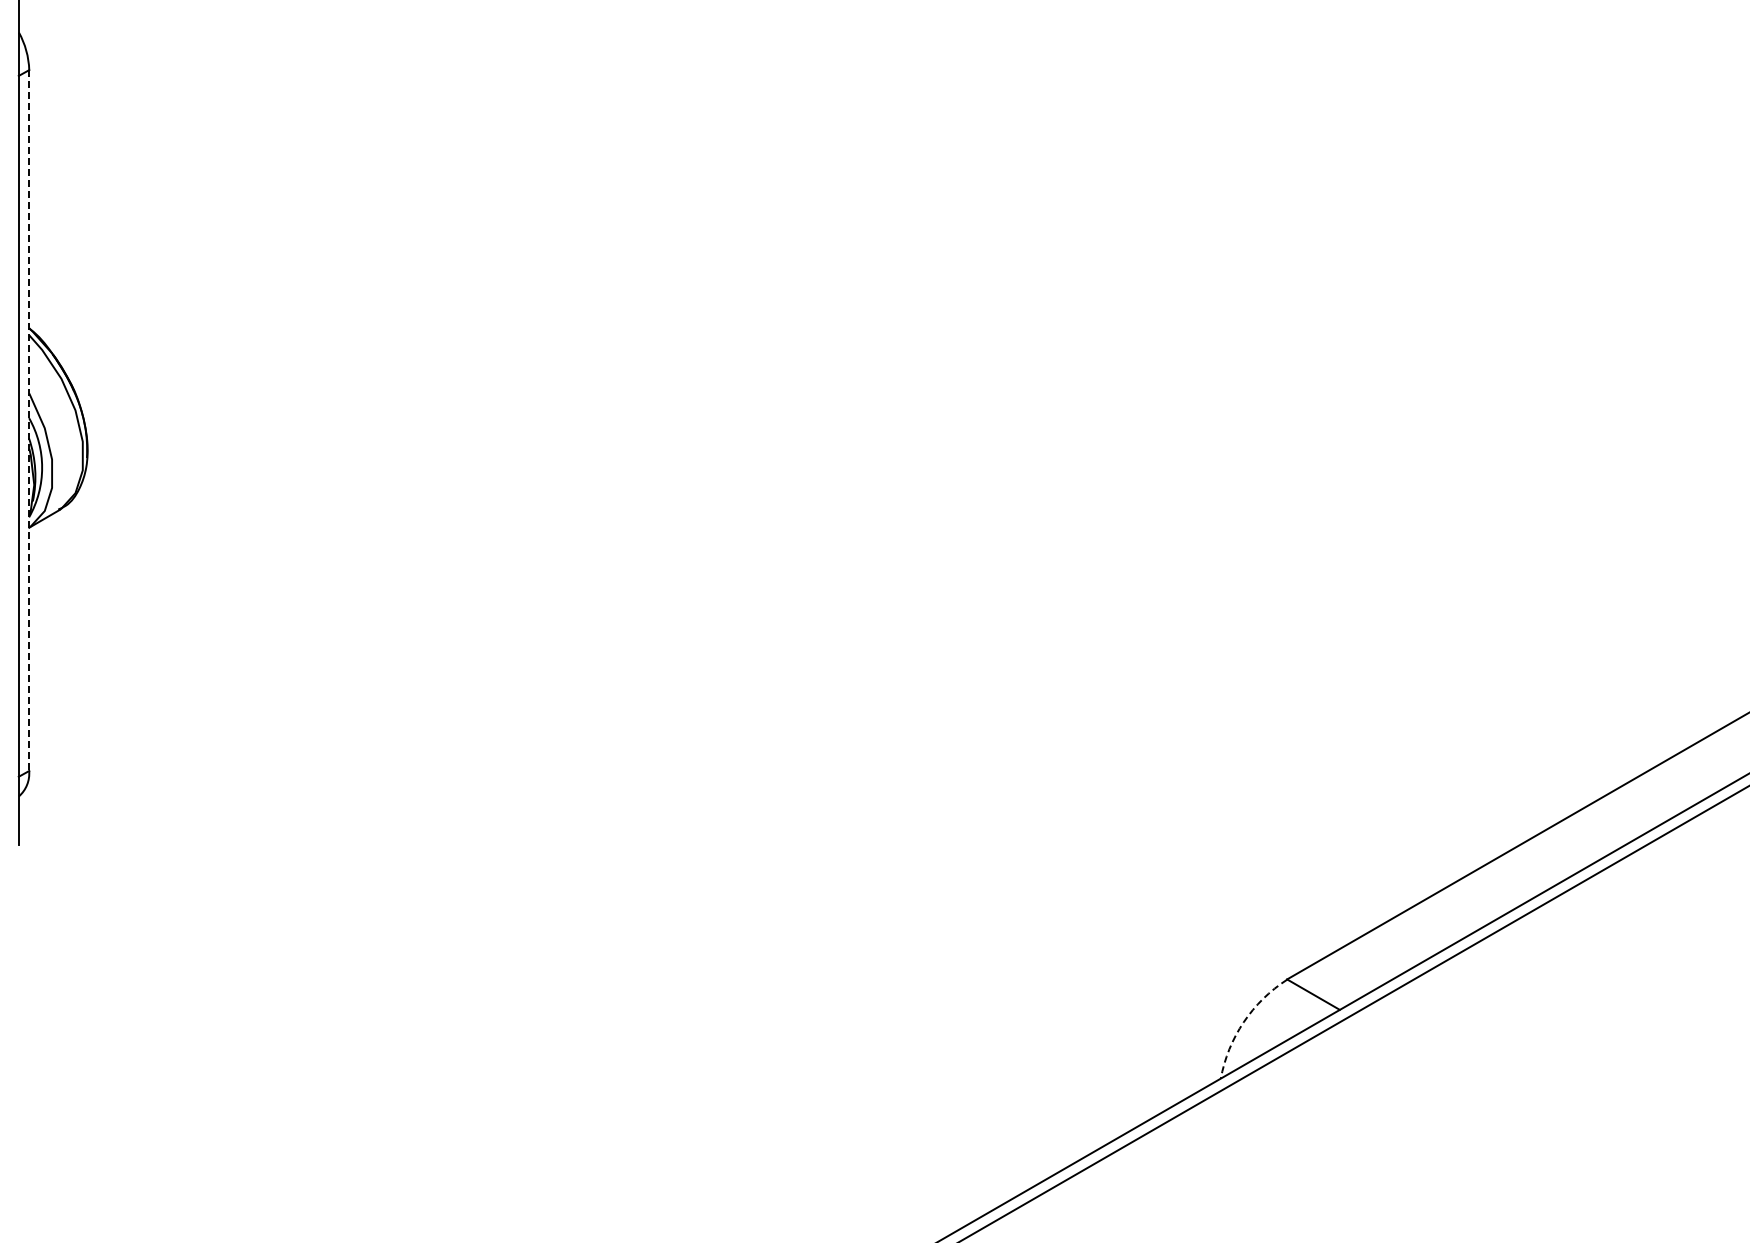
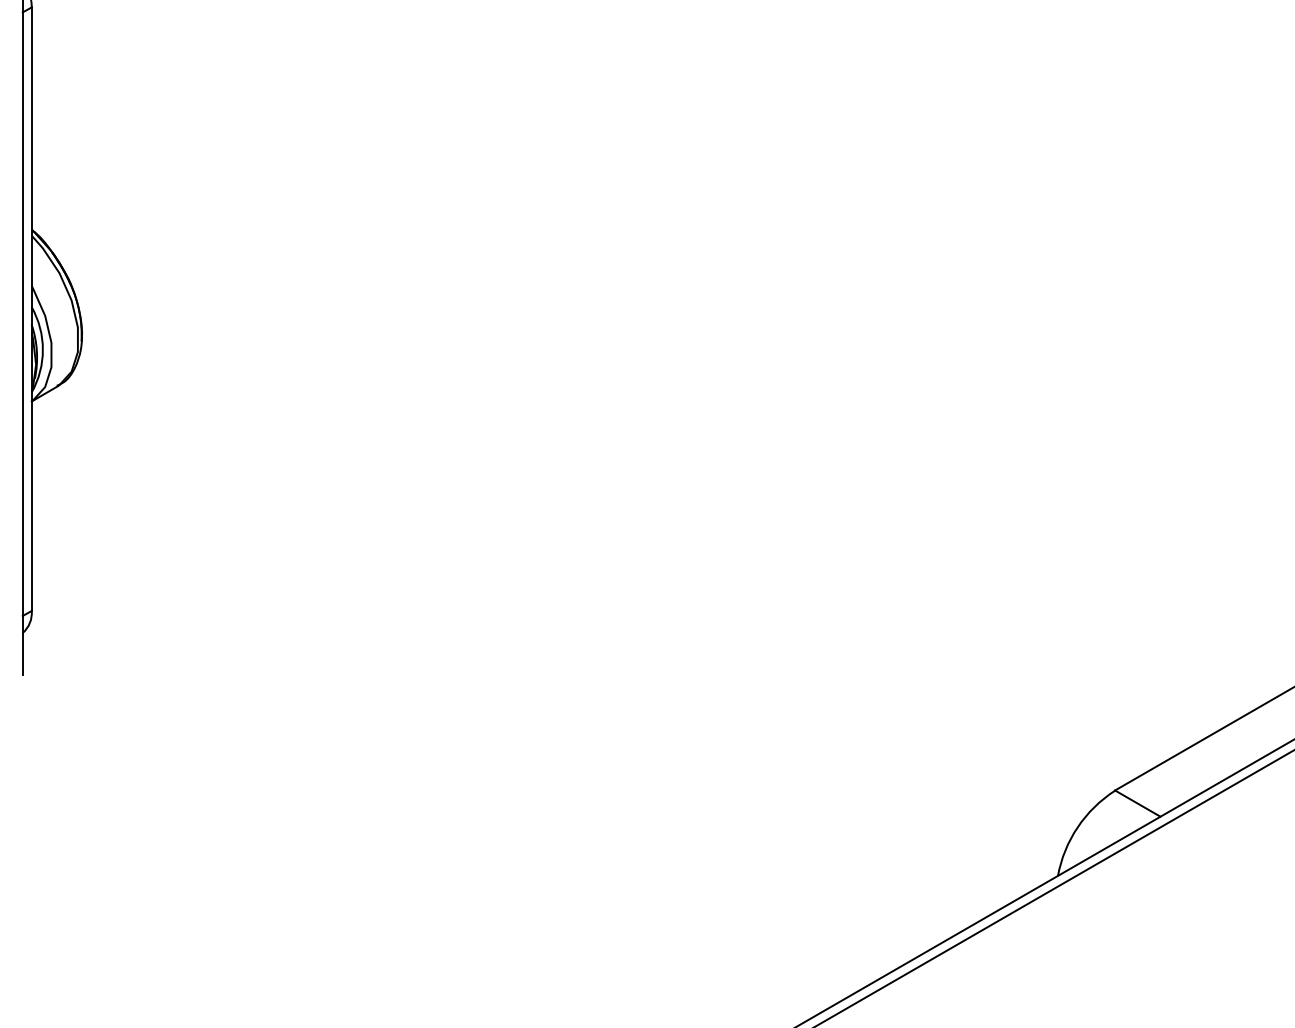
line: (29, 421) -> (32, 309), dashed -> solid
arc: (1243, 1022) -> (1077, 827), dashed -> solid

